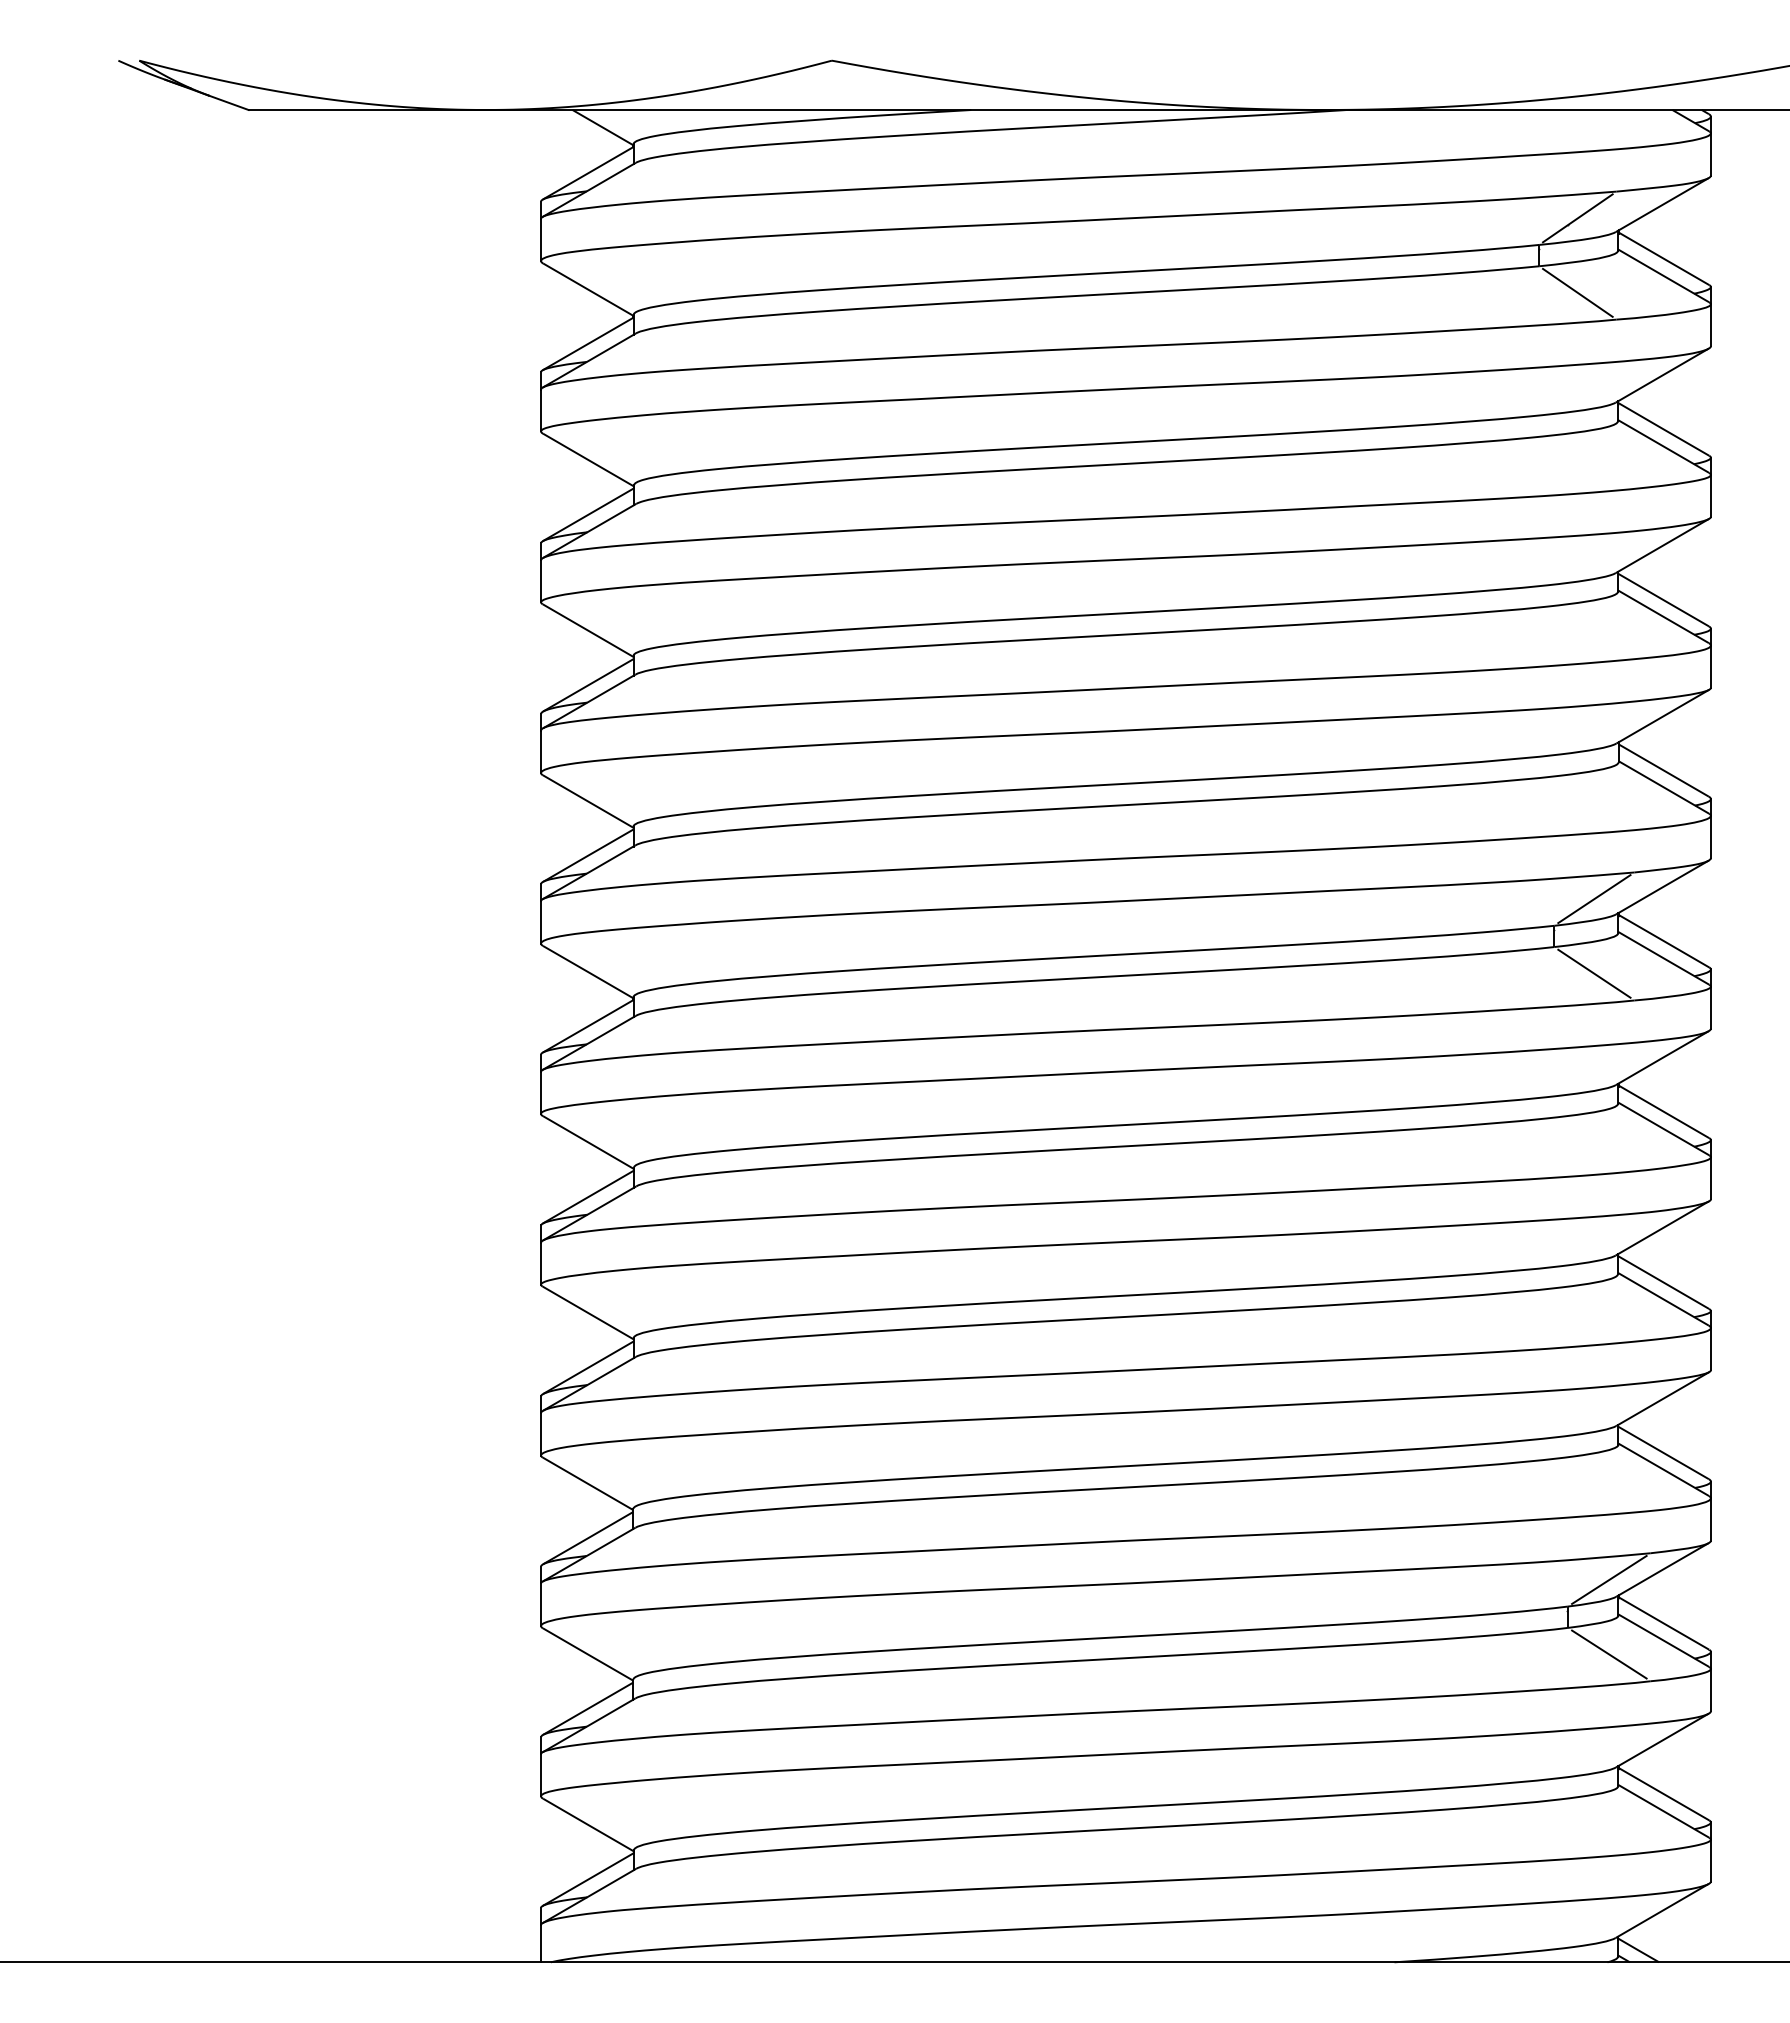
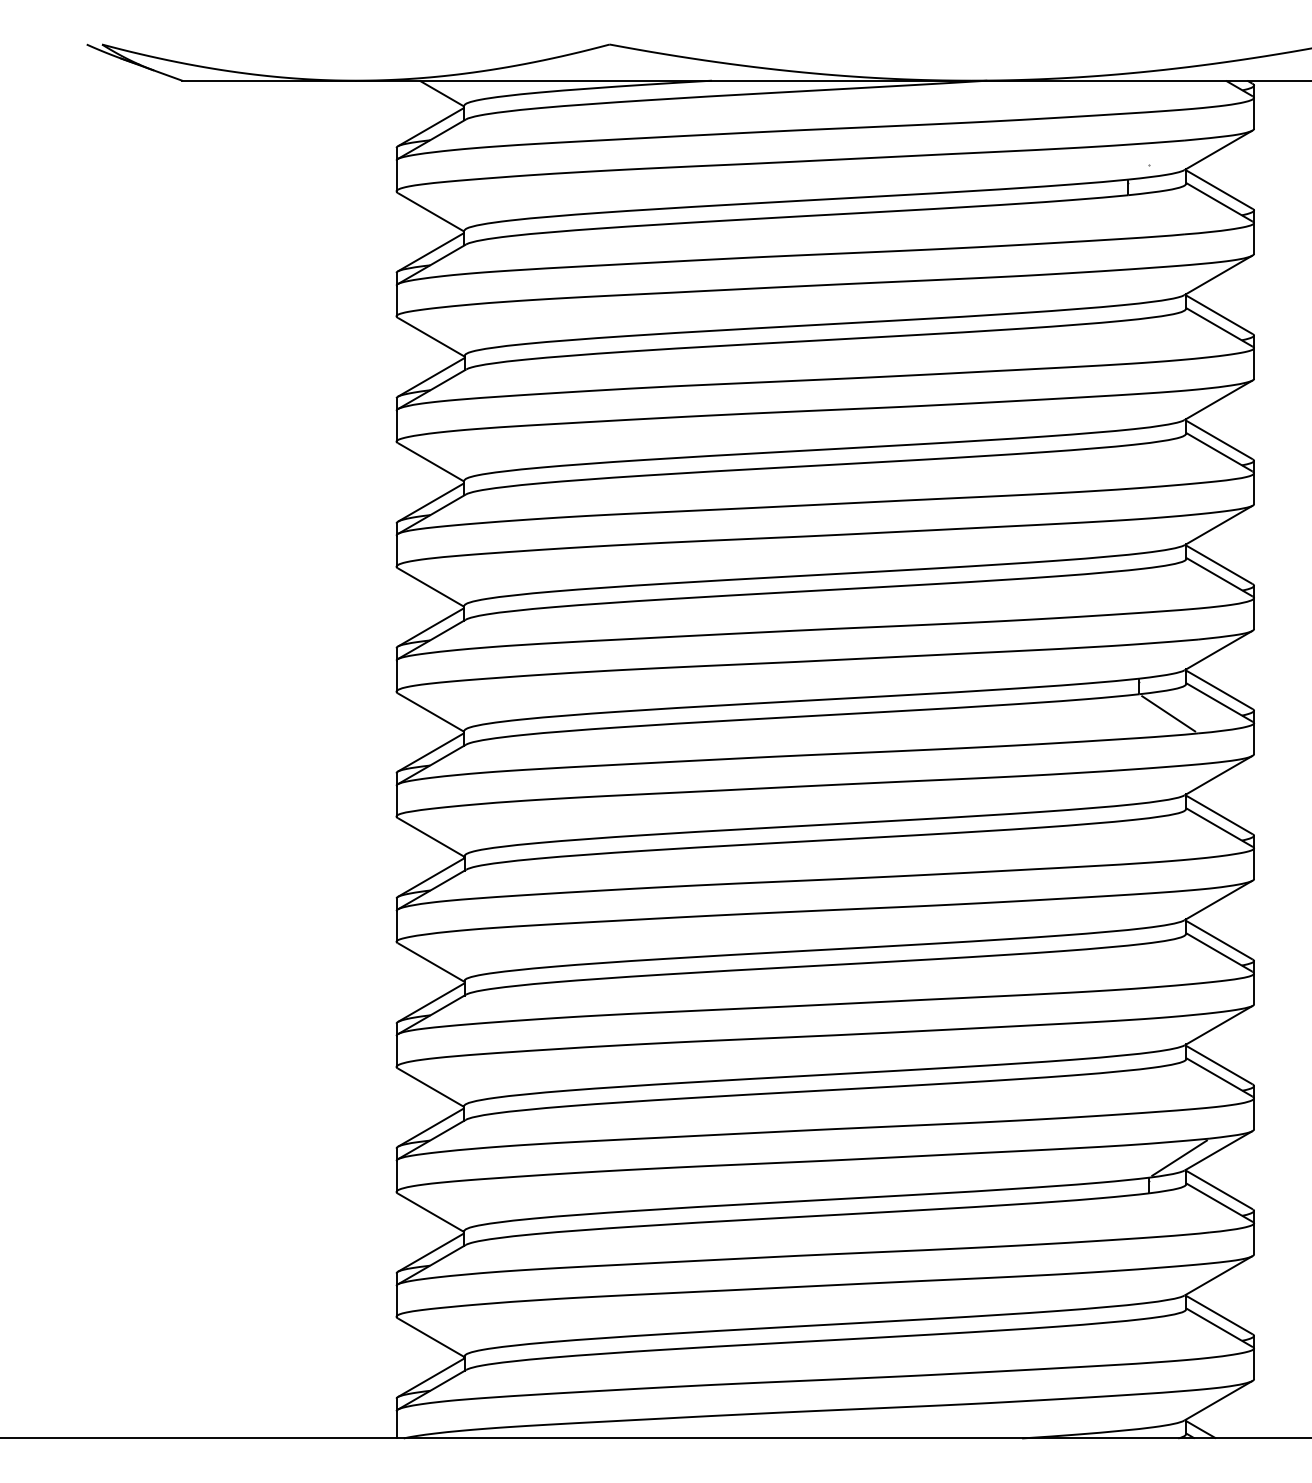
line: (1577, 218) -> (1156, 160), removed
line: (1577, 292) -> (1156, 214), removed
line: (1594, 899) -> (1168, 659), removed
line: (1609, 1654) -> (1179, 1212), removed

